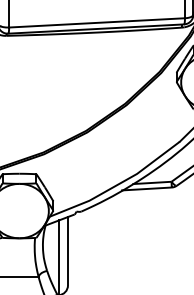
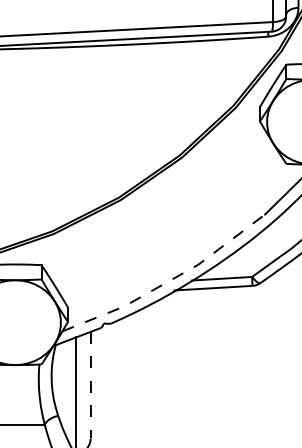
line: (118, 184) -> (169, 281), solid -> dashed
line: (67, 251) -> (89, 385), solid -> dashed

